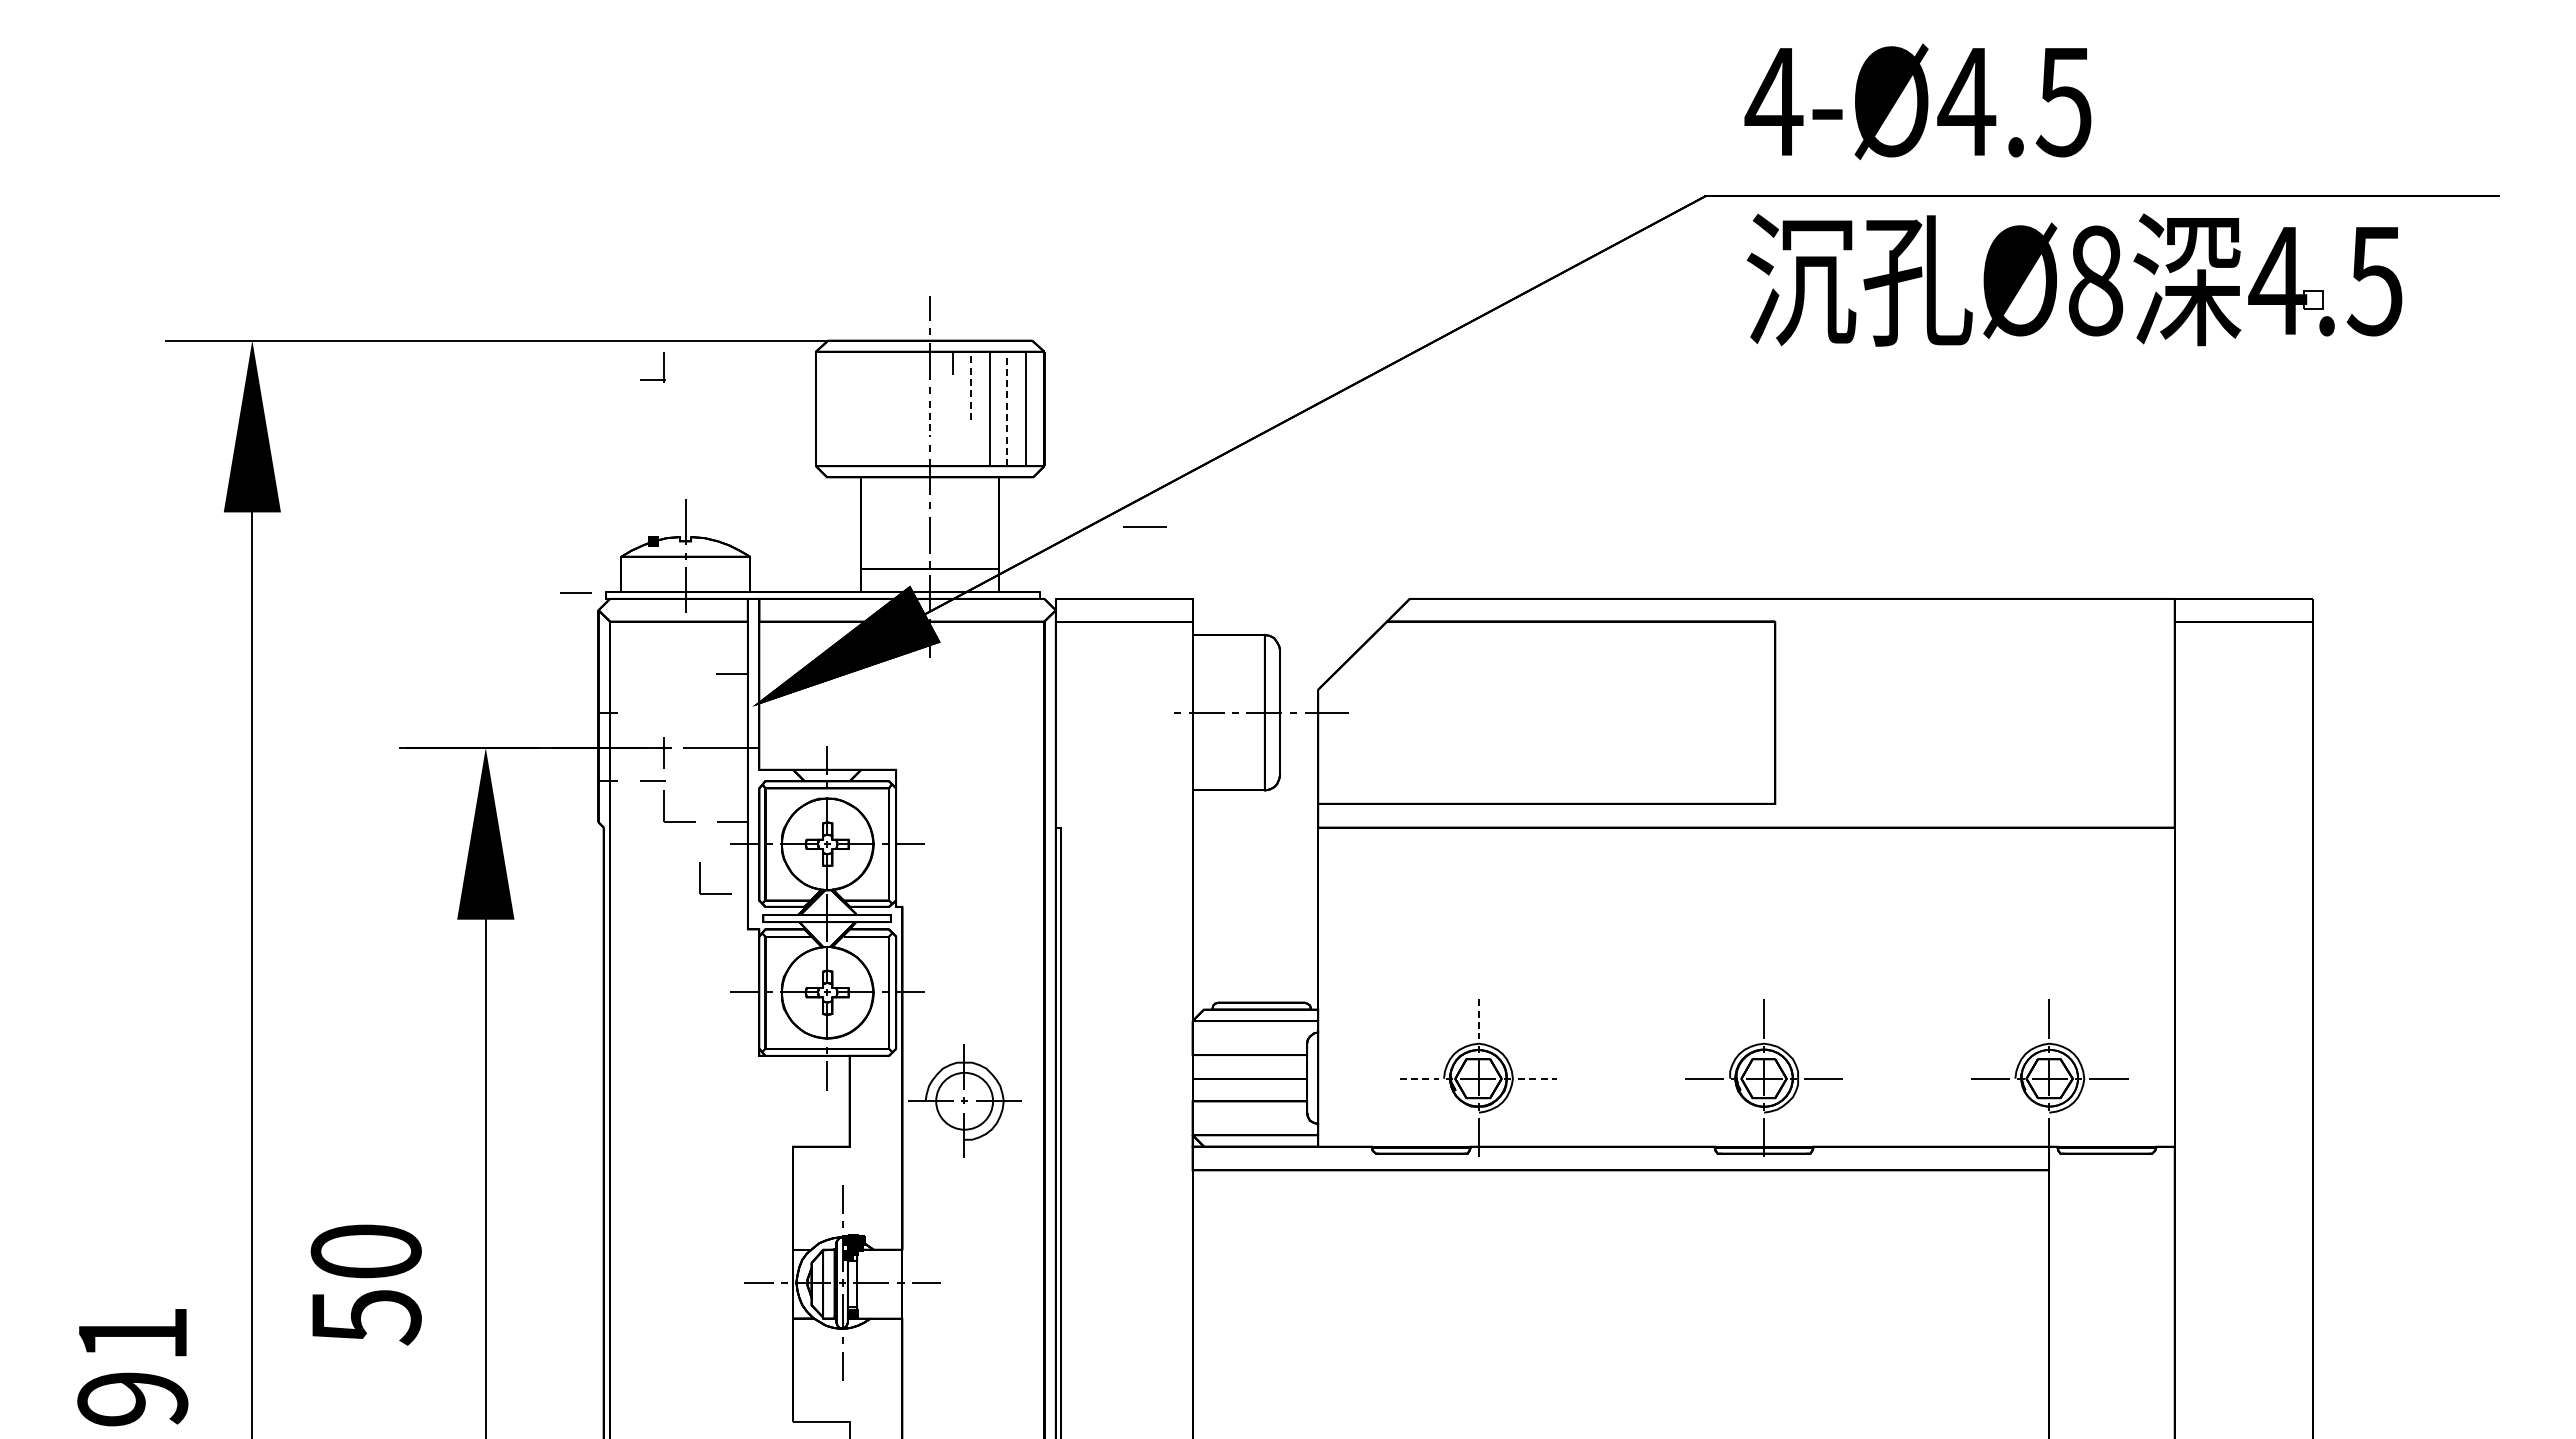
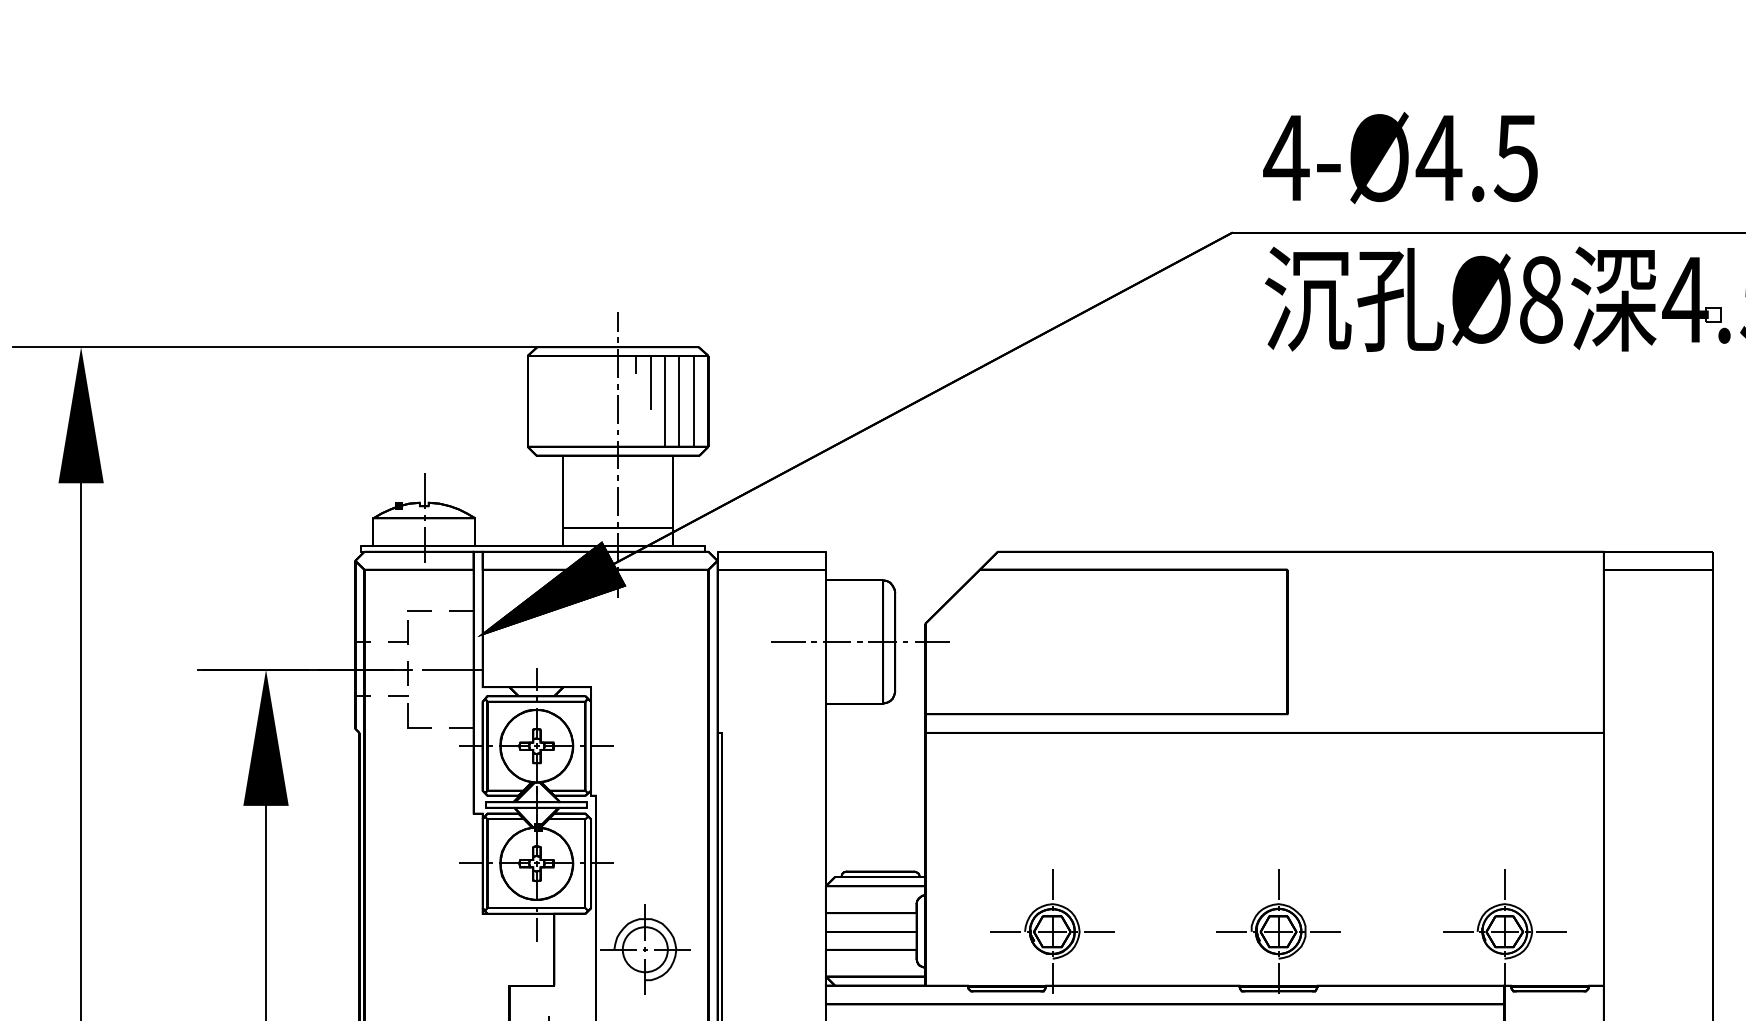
part: (663, 367) -> (406, 632), moved
line: (971, 385) -> (650, 382), dashed -> solid
line: (1007, 408) -> (679, 400), dashed -> solid
line: (930, 419) -> (618, 409), dashed -> solid
line: (1144, 526) -> (787, 641), moved
line: (575, 592) -> (418, 610), moved
part: (700, 878) -> (436, 773), removed
fill: (829, 946) -> (538, 827), added
line: (1478, 1019) -> (1052, 884), dashed -> solid
line: (1419, 1078) -> (1005, 931), dashed -> solid
line: (1537, 1078) -> (1099, 931), dashed -> solid

